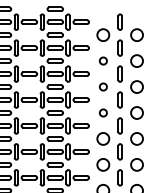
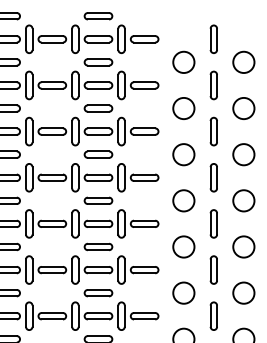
circle: (103, 60) -> (184, 107), size x1.67
circle: (103, 86) -> (184, 153), size x1.67
circle: (103, 112) -> (184, 199), size x1.67

